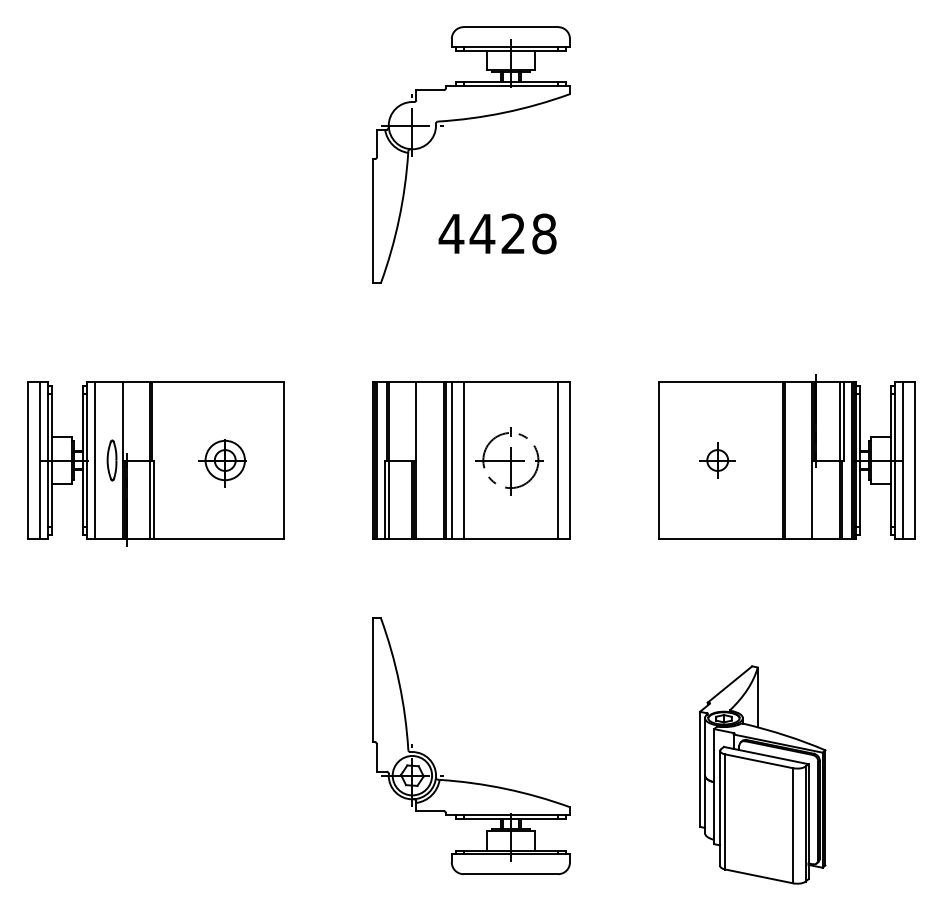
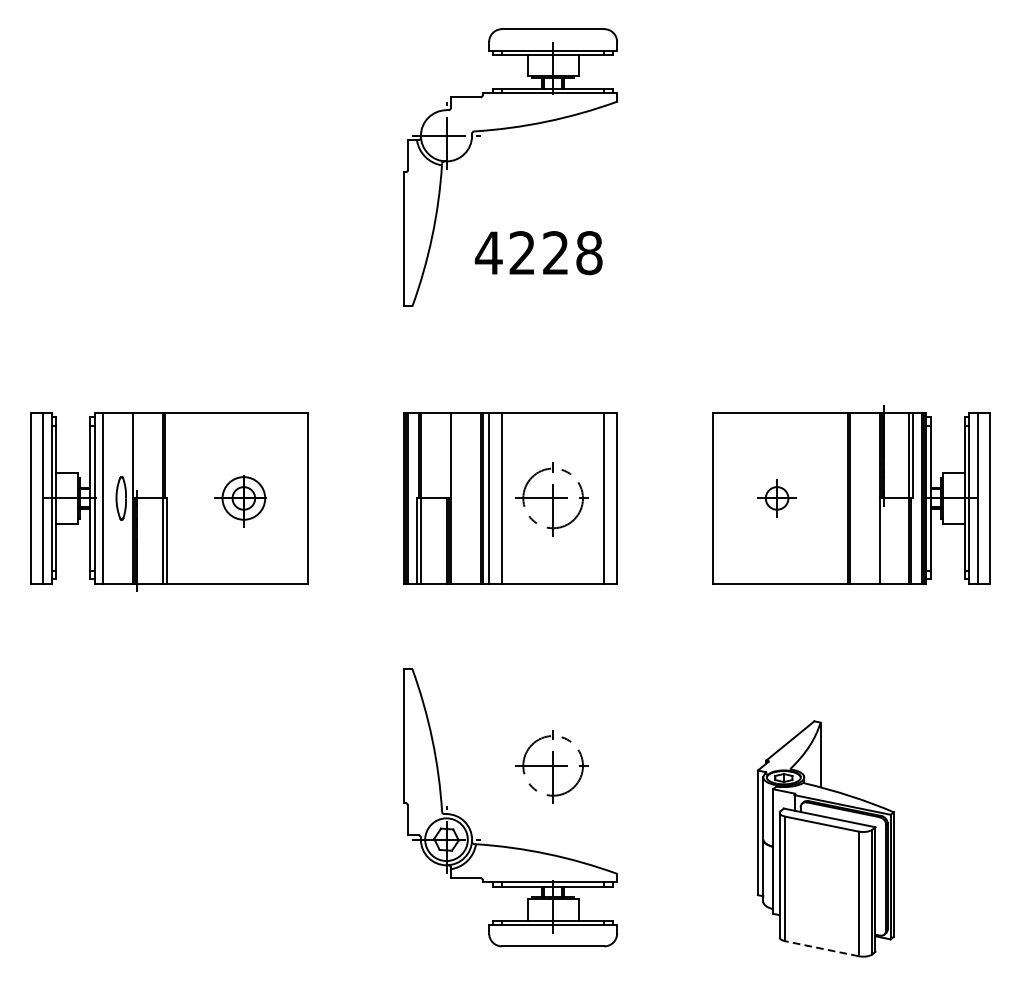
text: (482, 233) -> (522, 252), 4428 -> 4228
part: (509, 708) -> (551, 766), added
line: (759, 876) -> (822, 948), solid -> dashed

